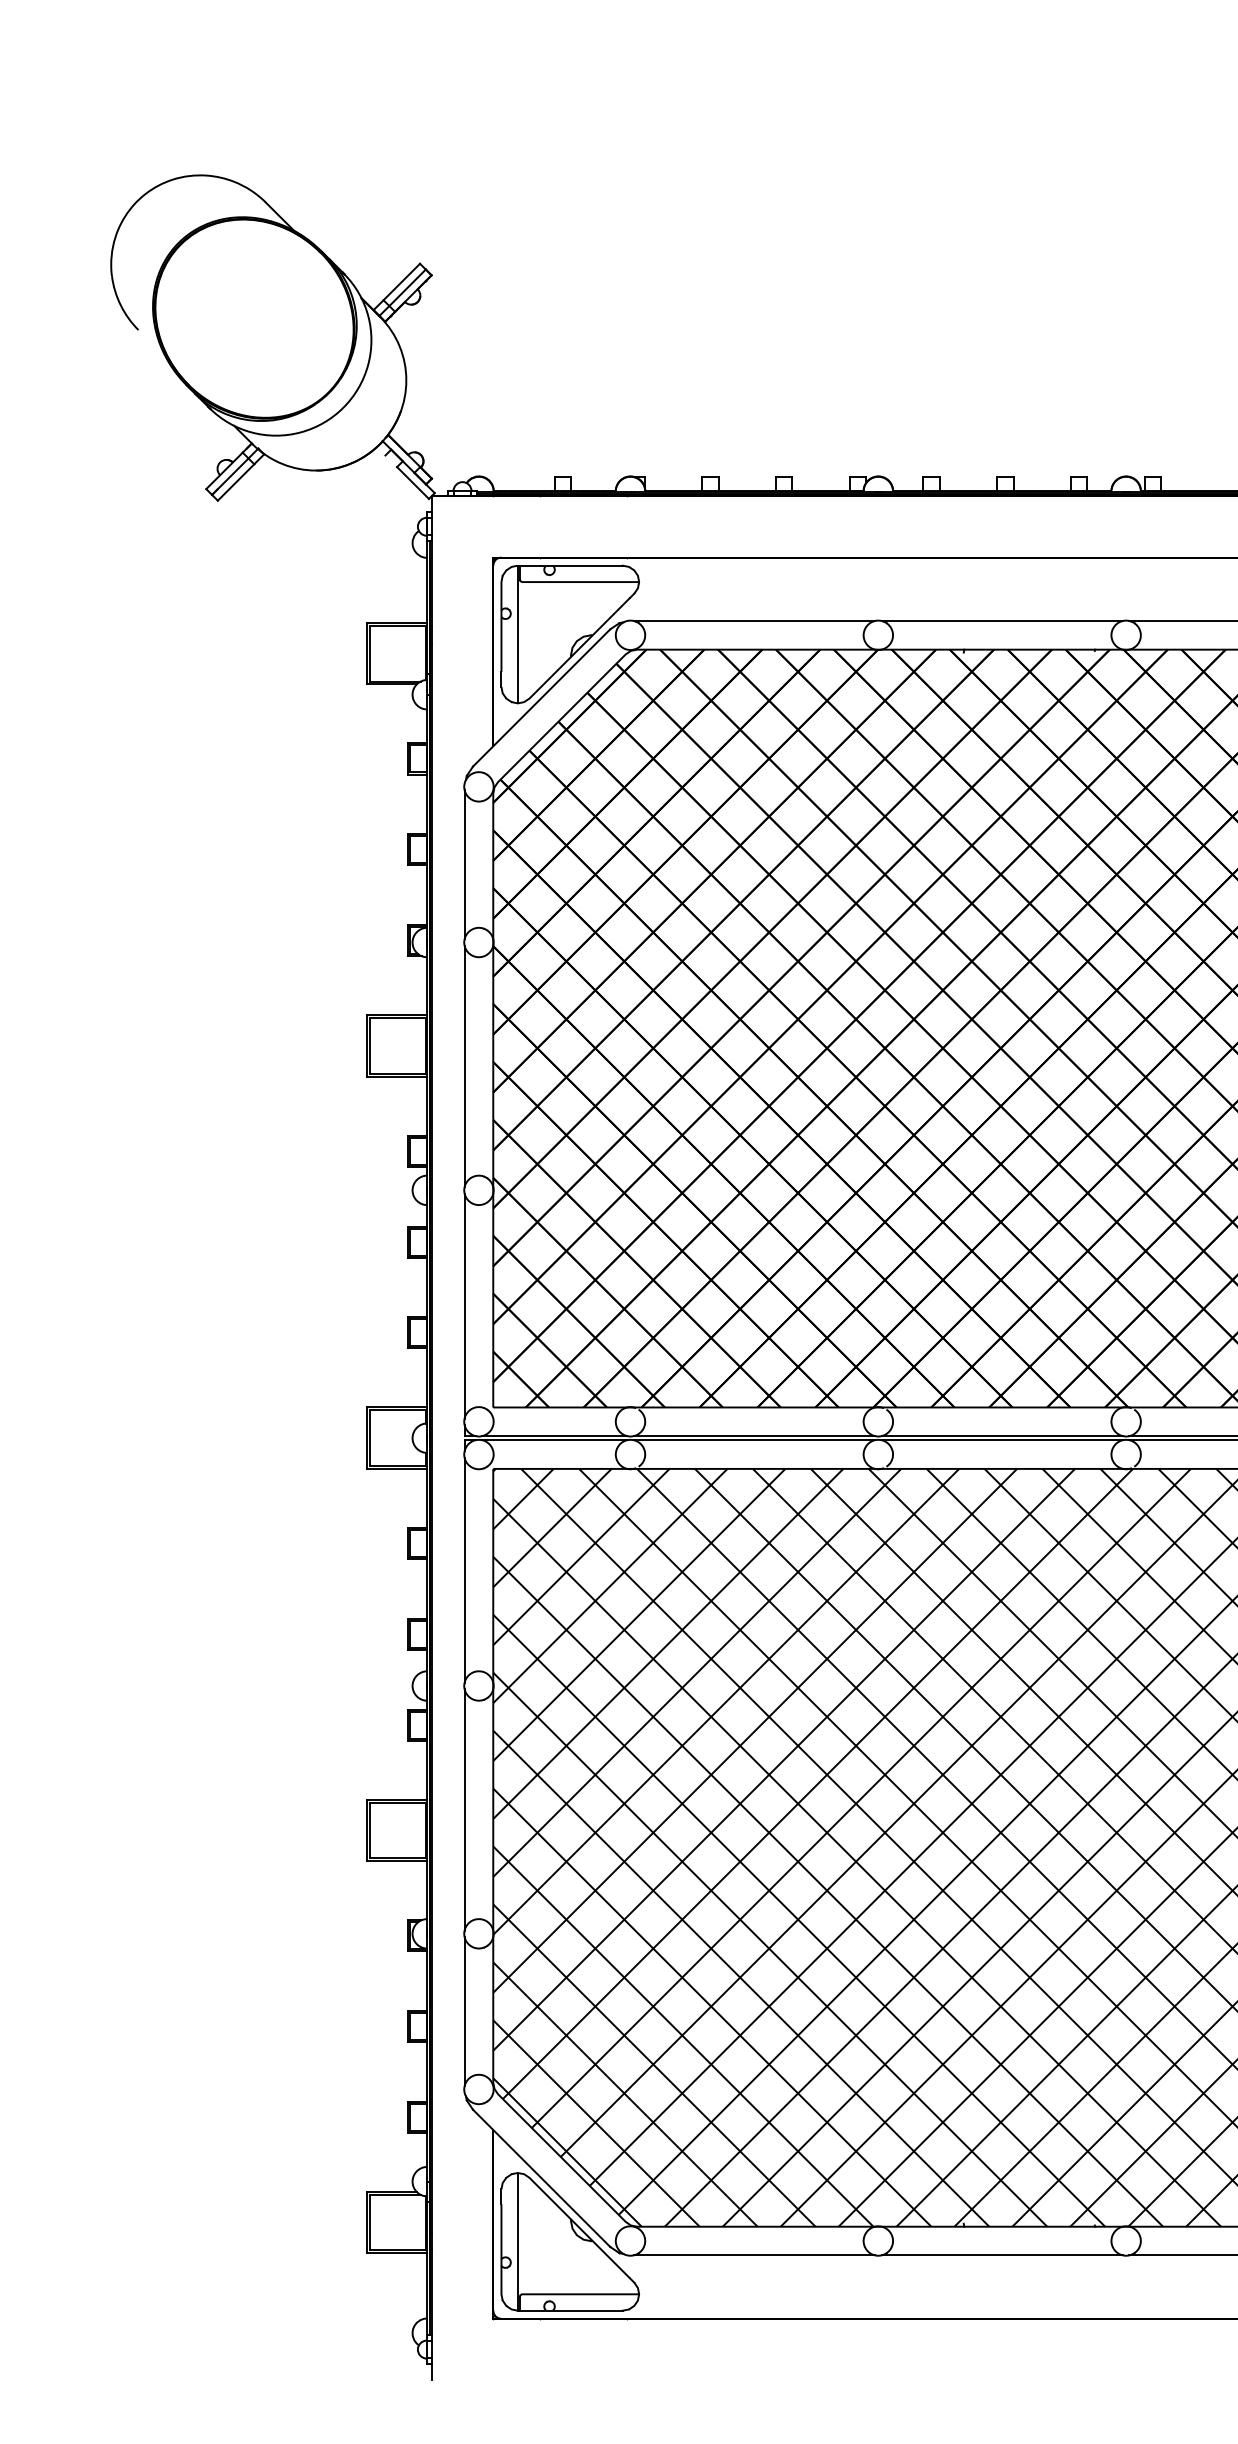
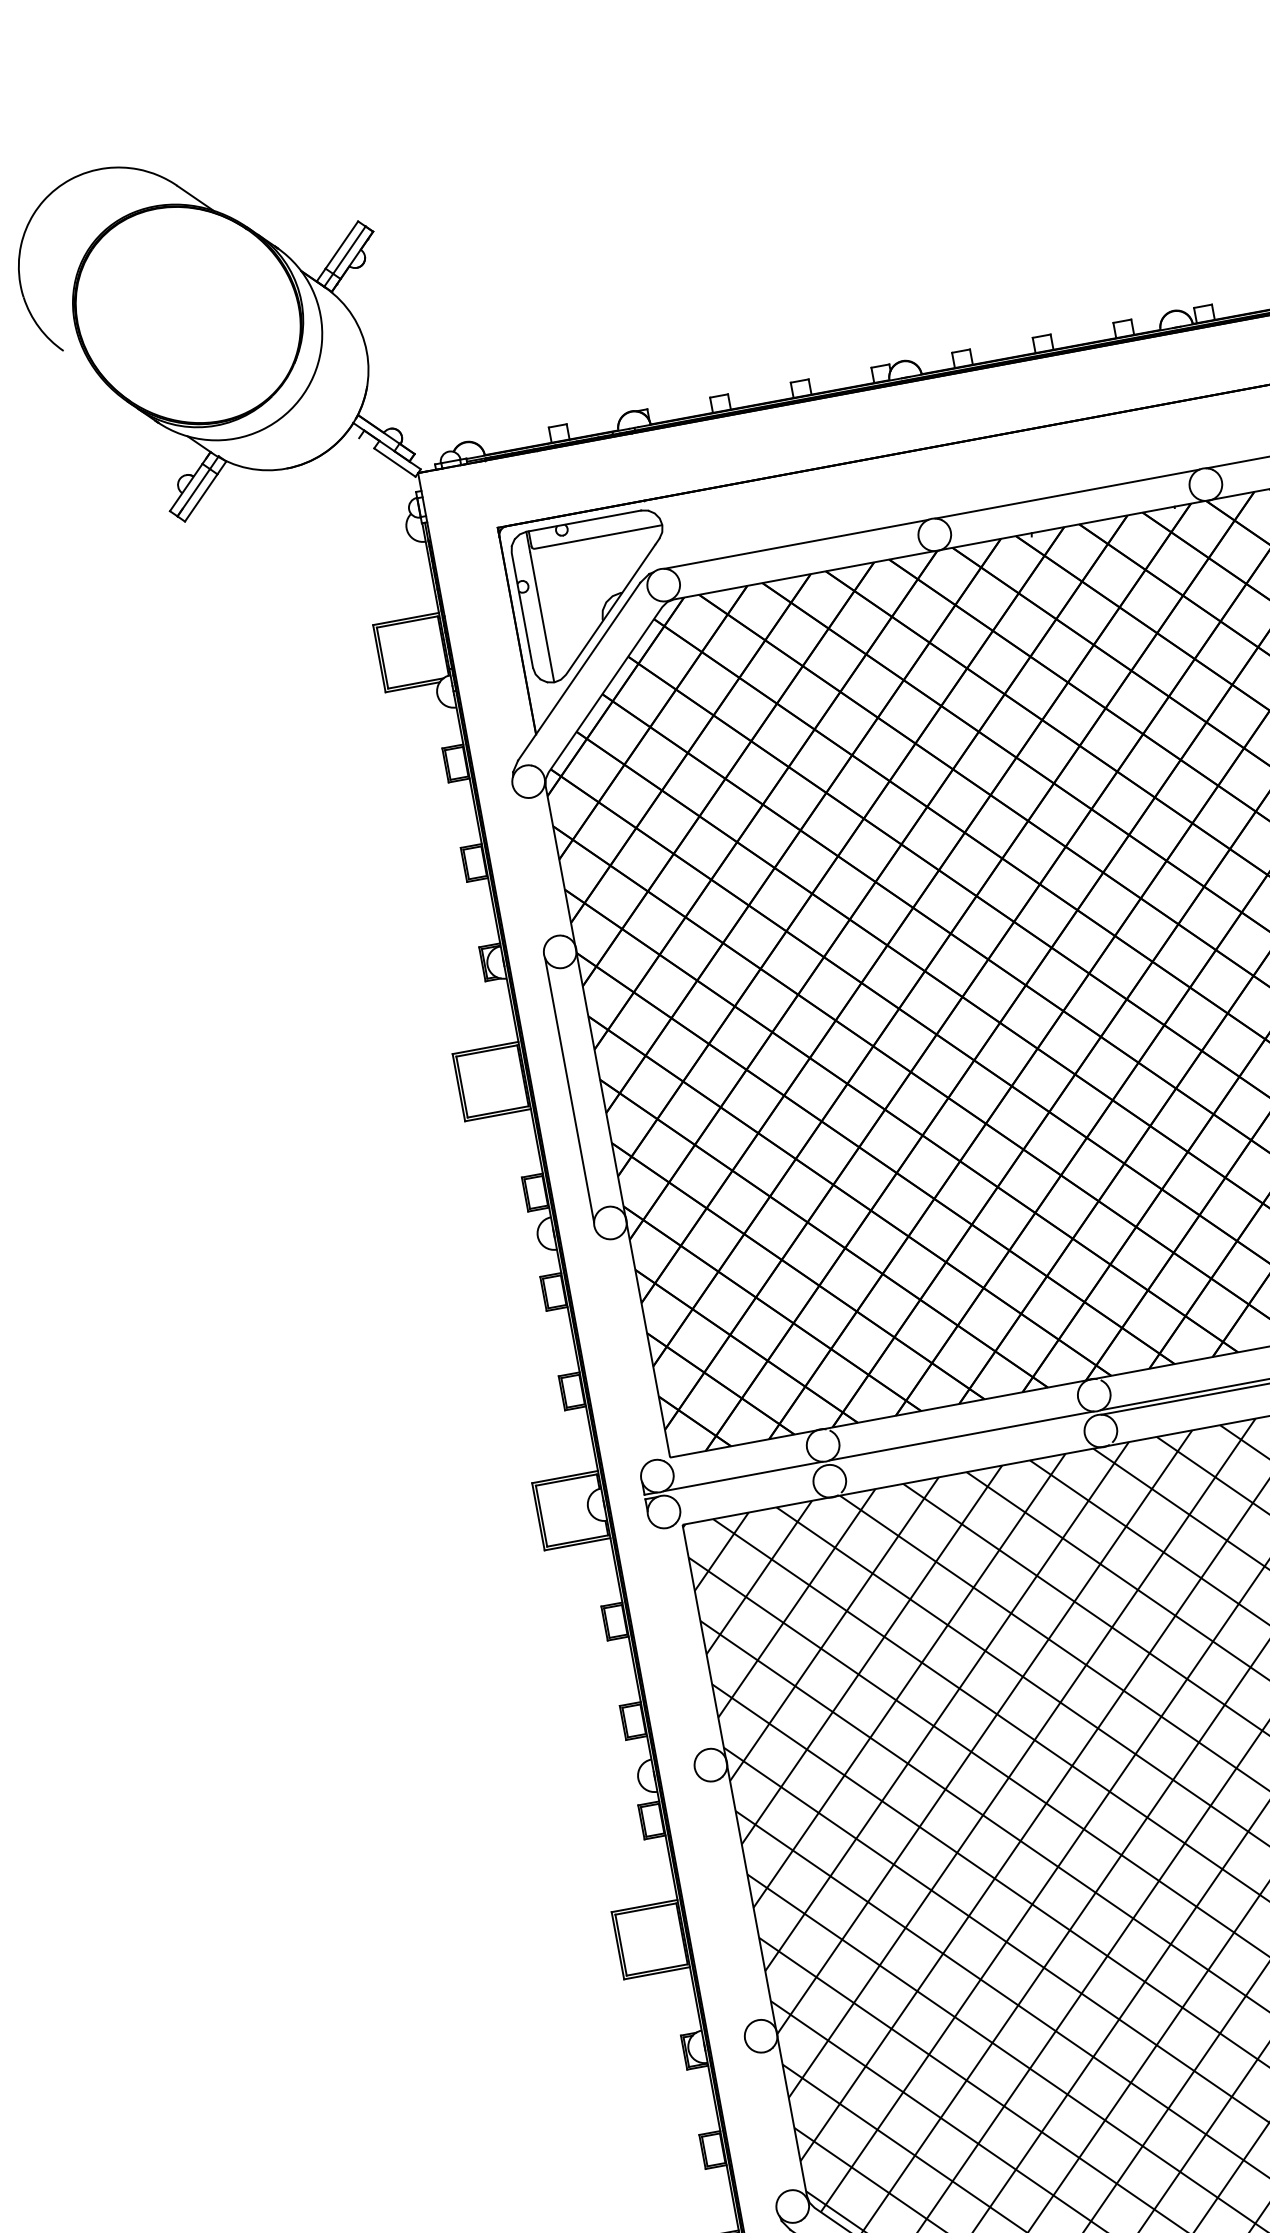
line: (464, 864) -> (528, 869), removed
line: (464, 1305) -> (617, 1351), removed
line: (554, 1440) -> (743, 1481), removed
line: (754, 1440) -> (962, 1440), removed
line: (464, 1569) -> (671, 1640), removed
line: (464, 1809) -> (720, 1903), removed
line: (464, 2011) -> (761, 2124), removed

